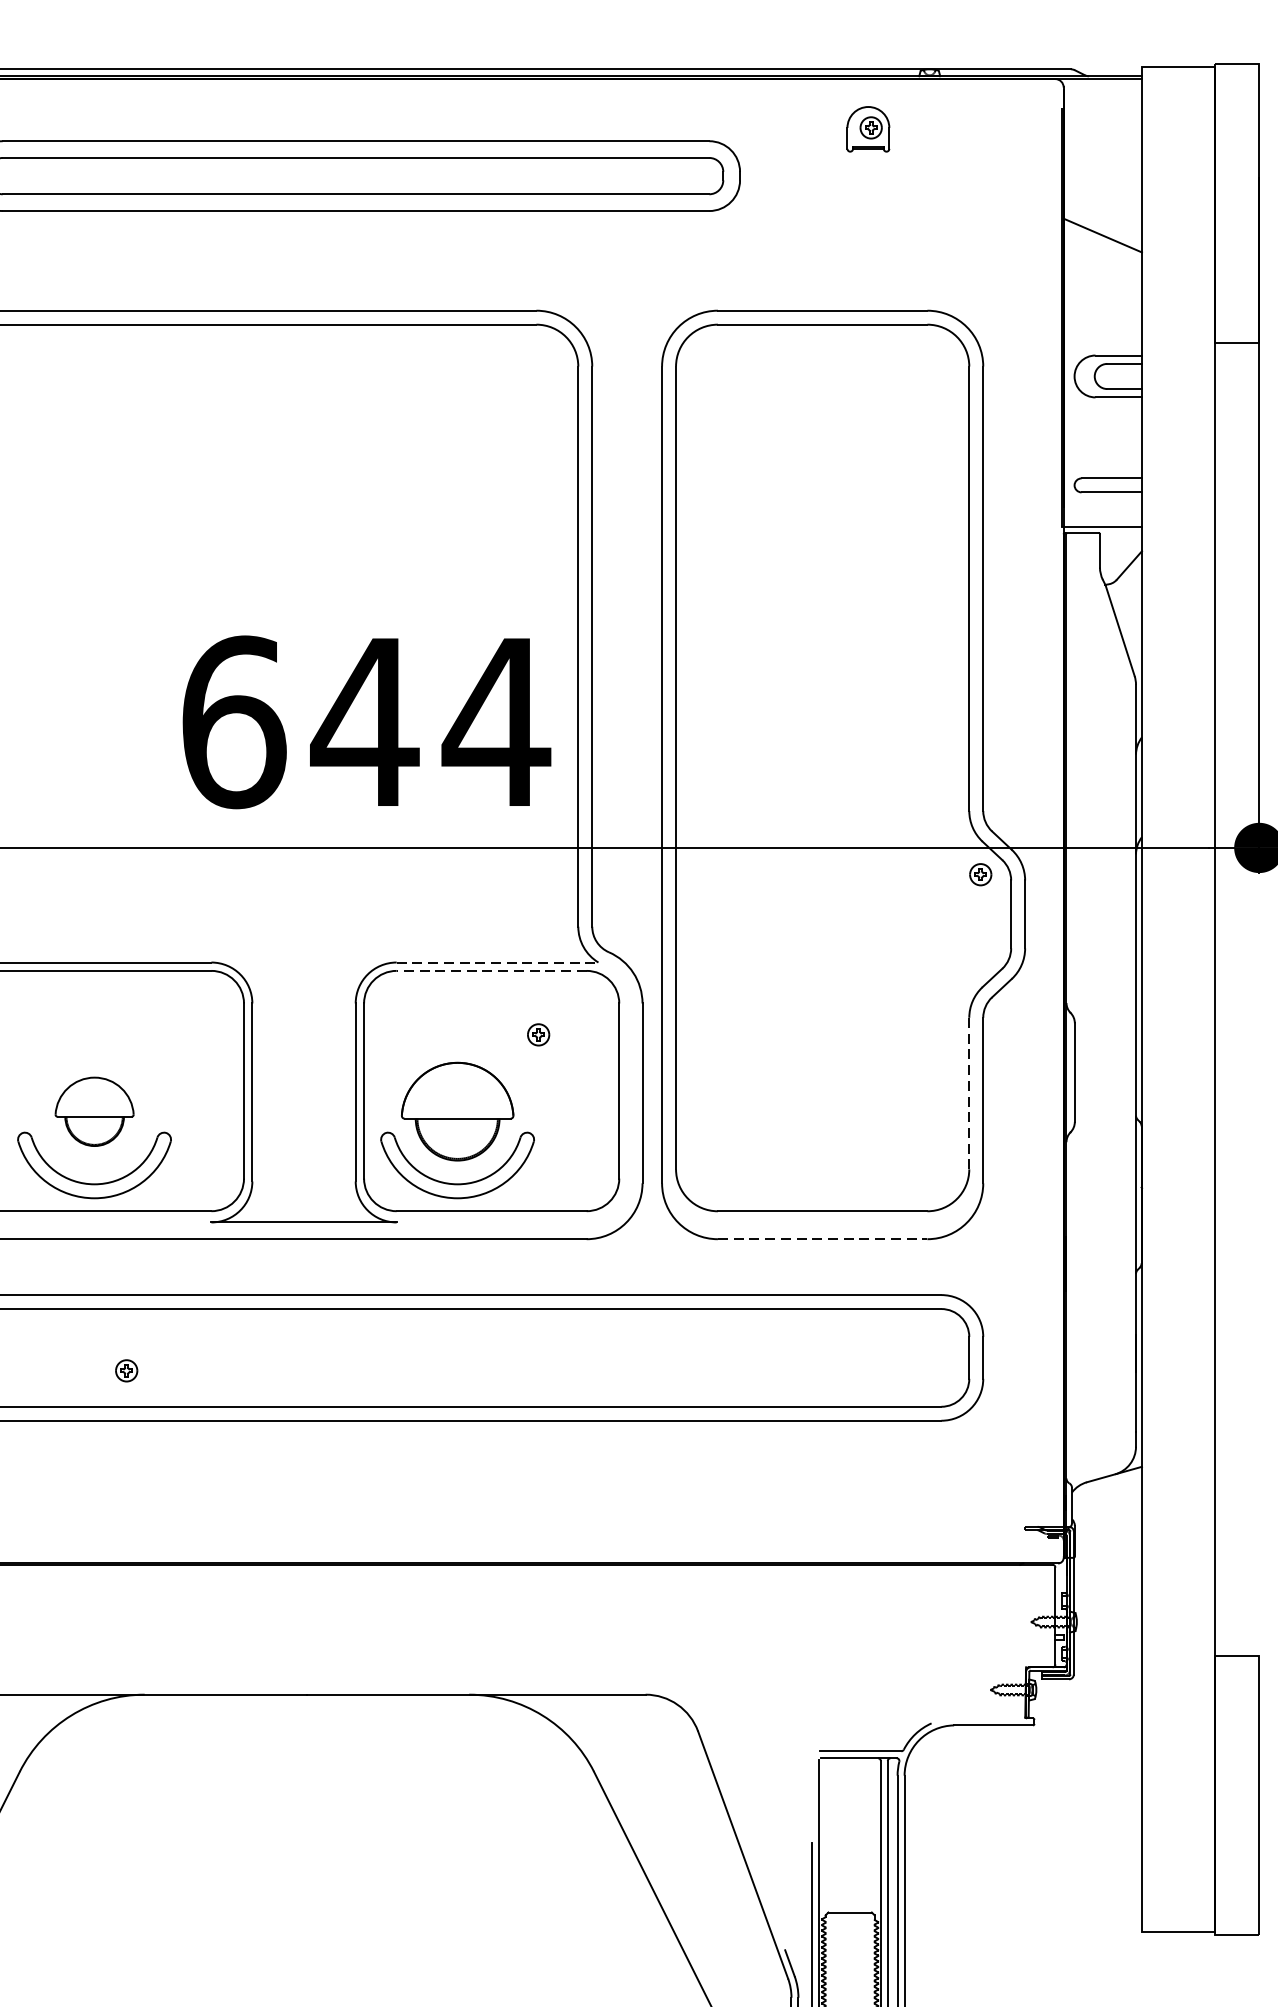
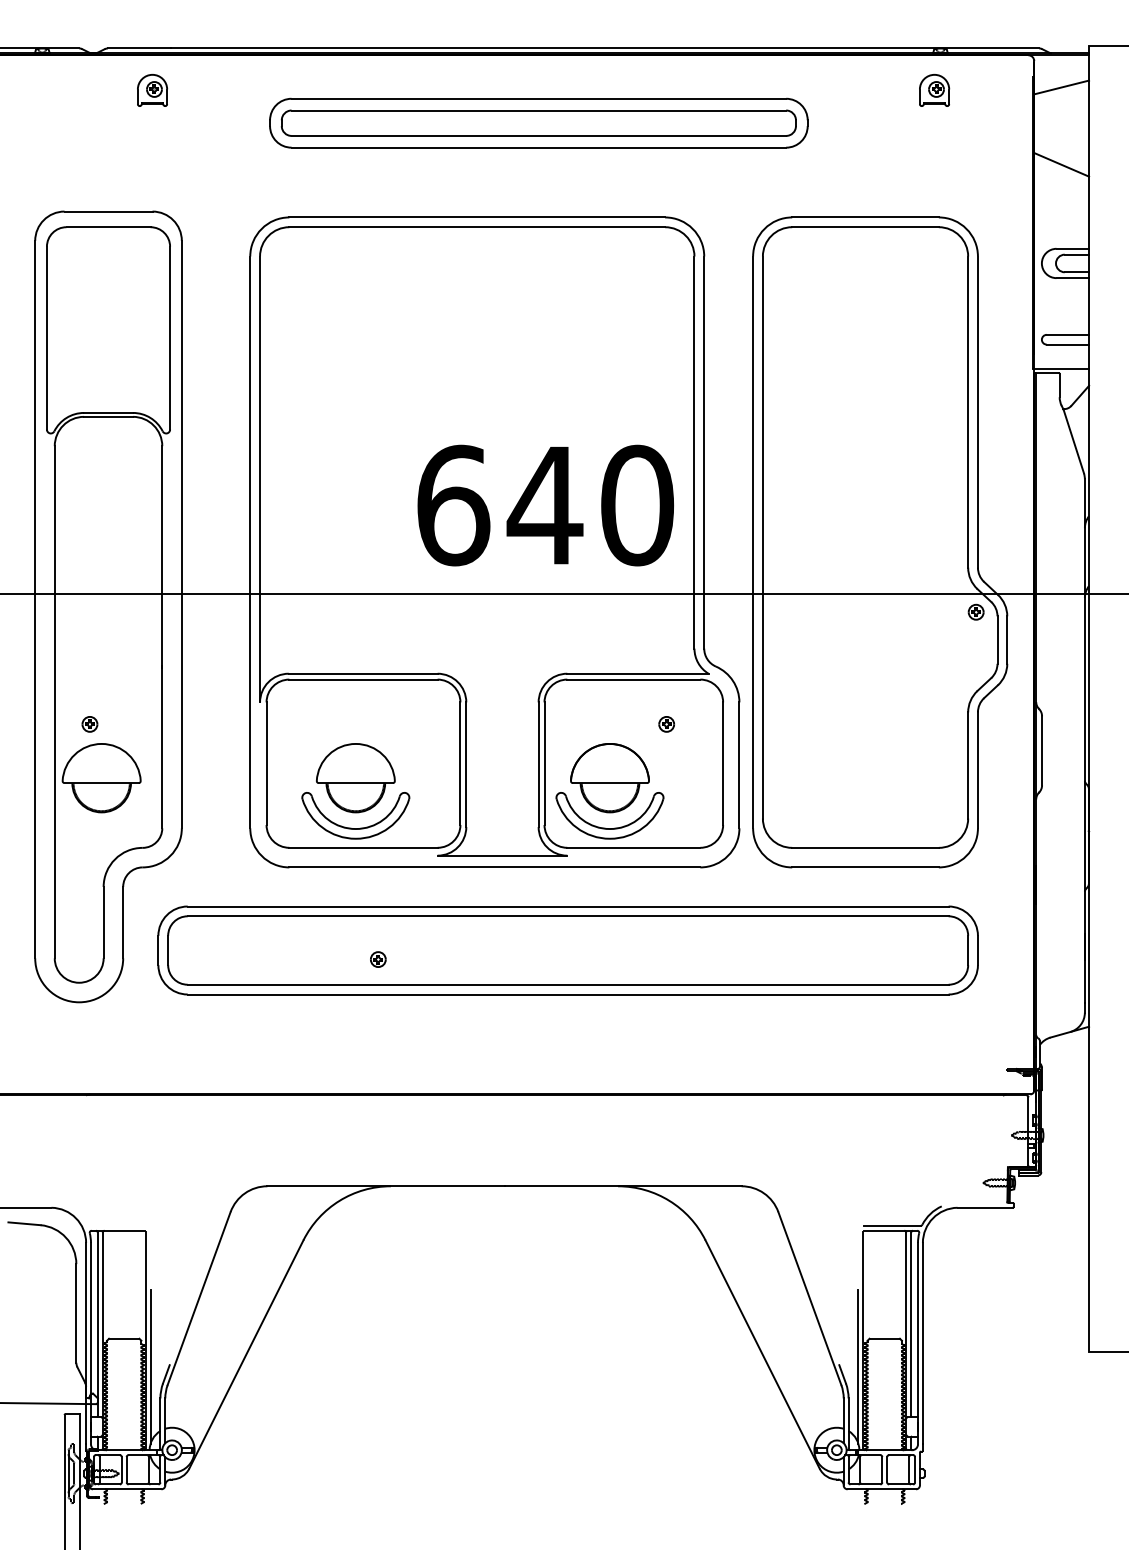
line: (1102, 125) -> (1061, 87), added
part: (868, 129) -> (934, 90), moved
text: (495, 722) -> (636, 505), 644 -> 640
line: (496, 962) -> (637, 673), dashed -> solid
line: (491, 970) -> (633, 679), dashed -> solid
line: (969, 1092) -> (968, 764), dashed -> solid
part: (94, 1112) -> (355, 778), size x1.43
line: (824, 1239) -> (866, 867), dashed -> solid

